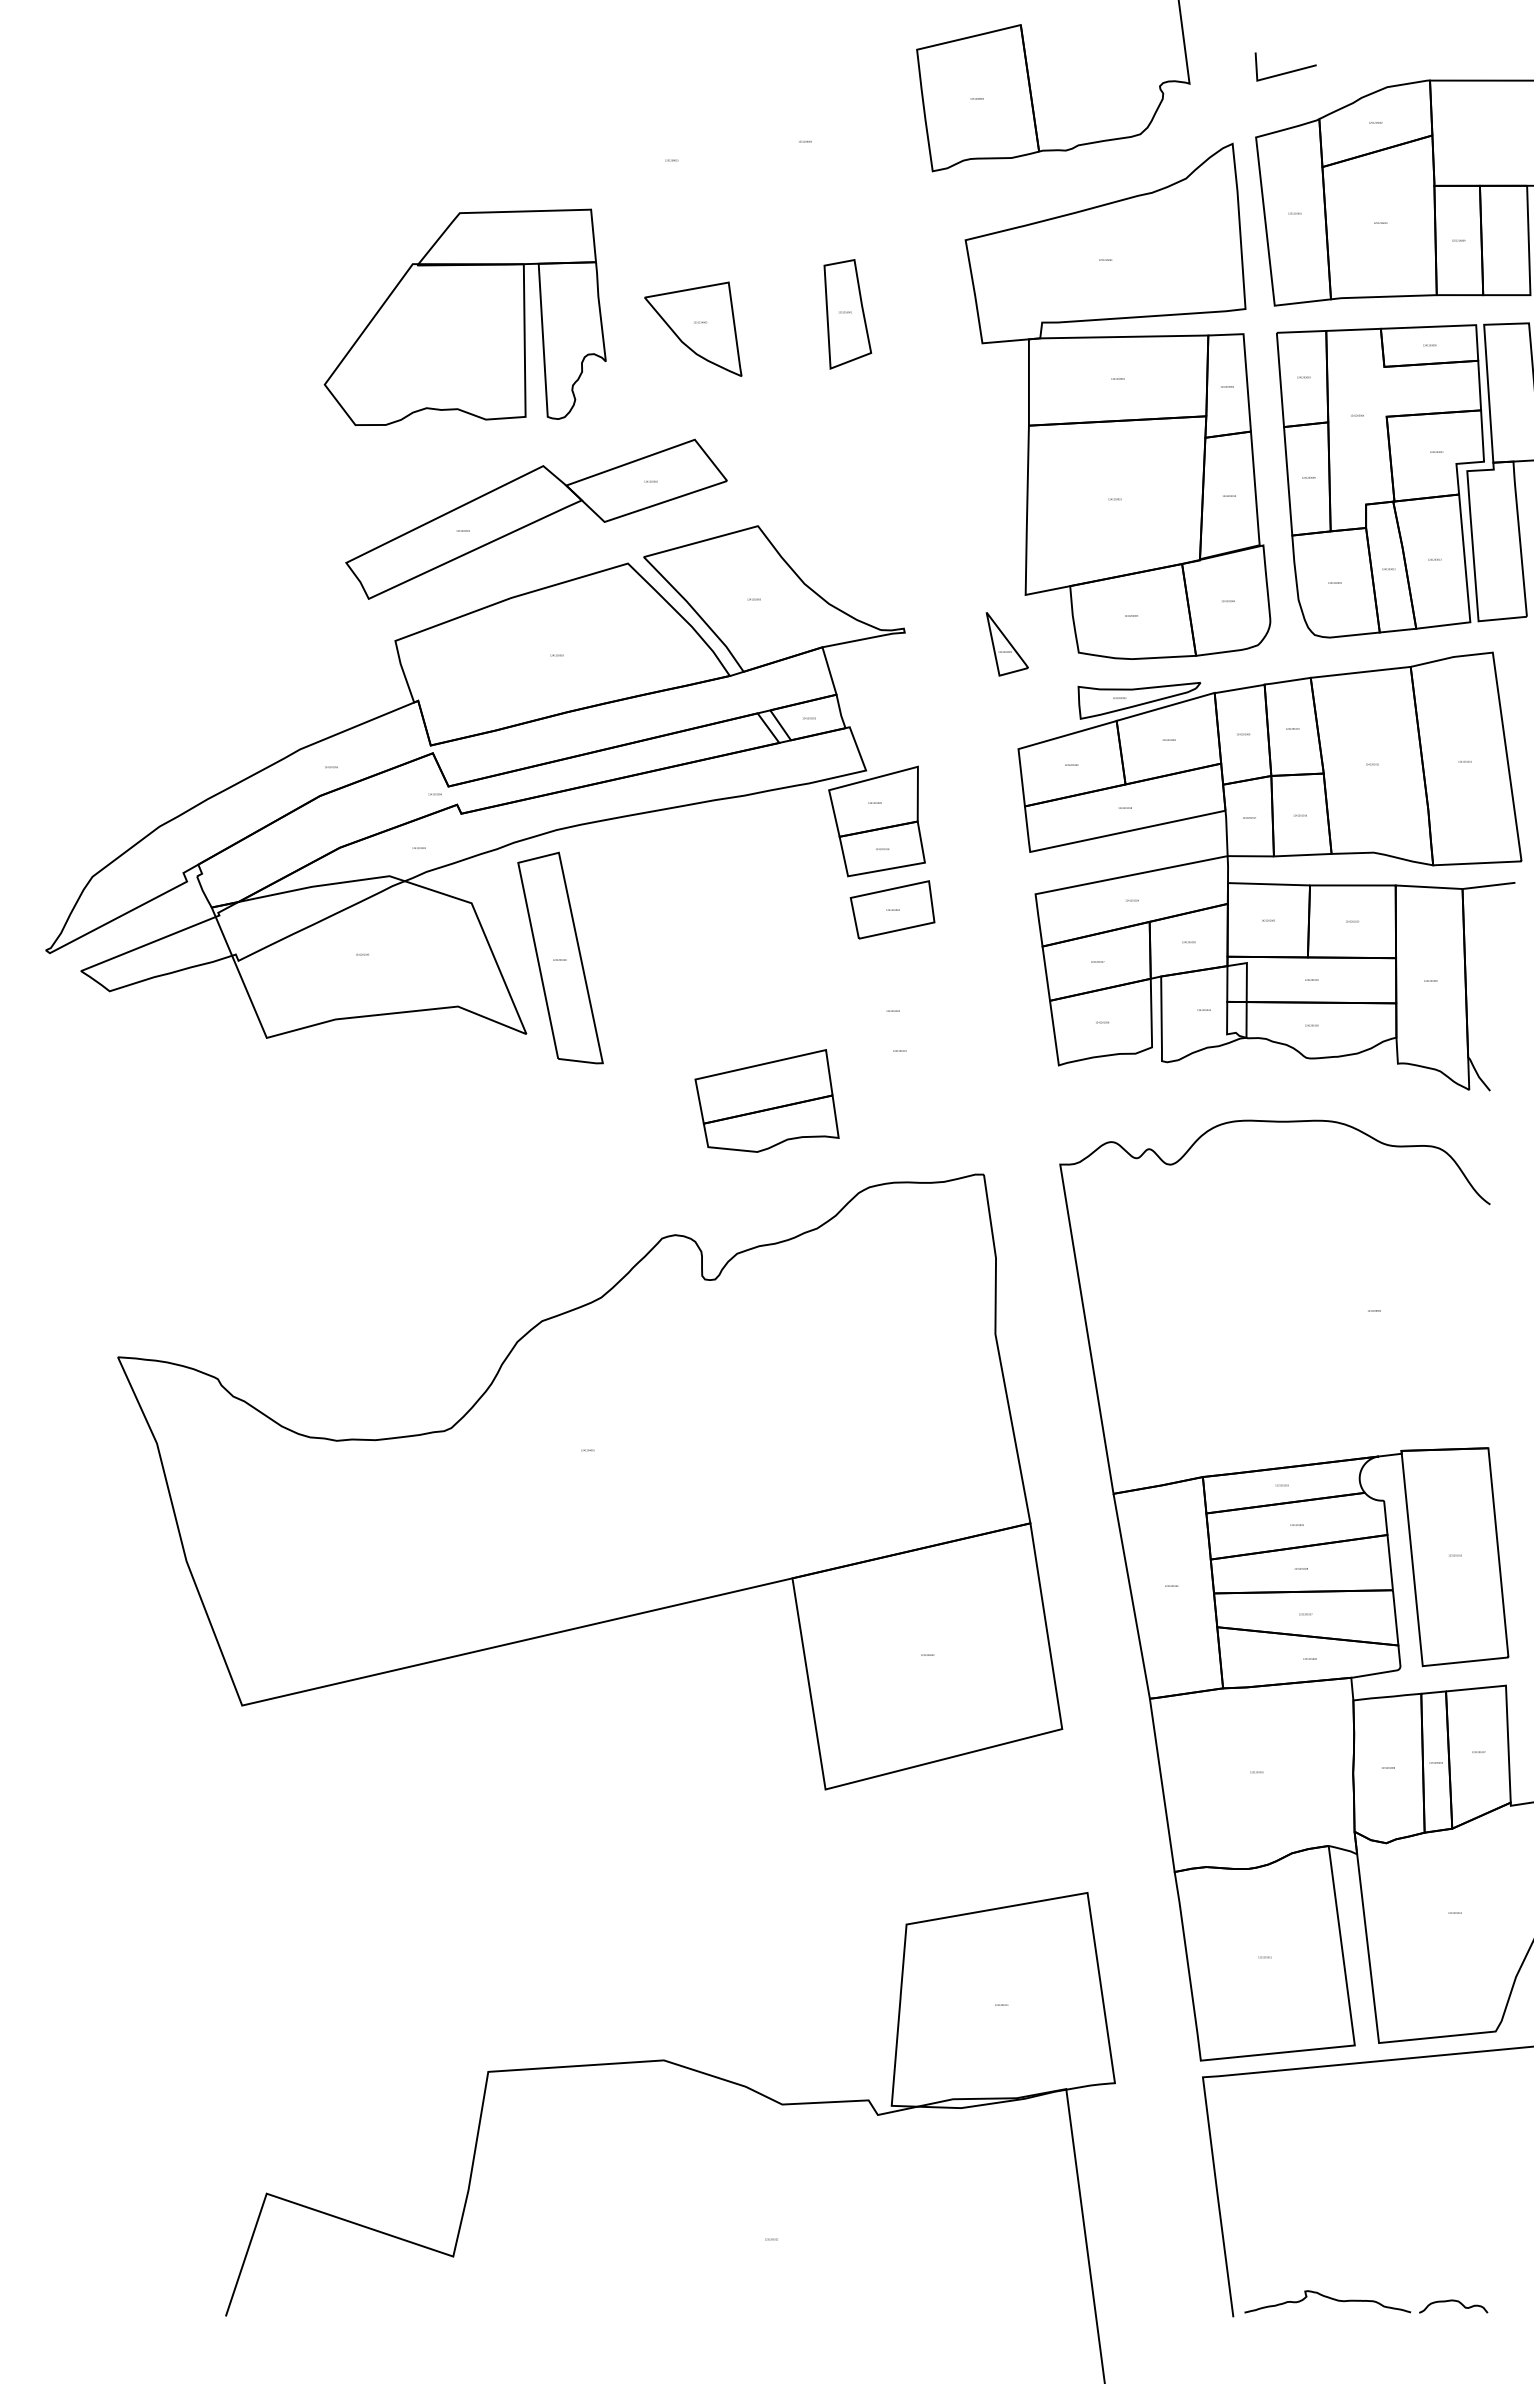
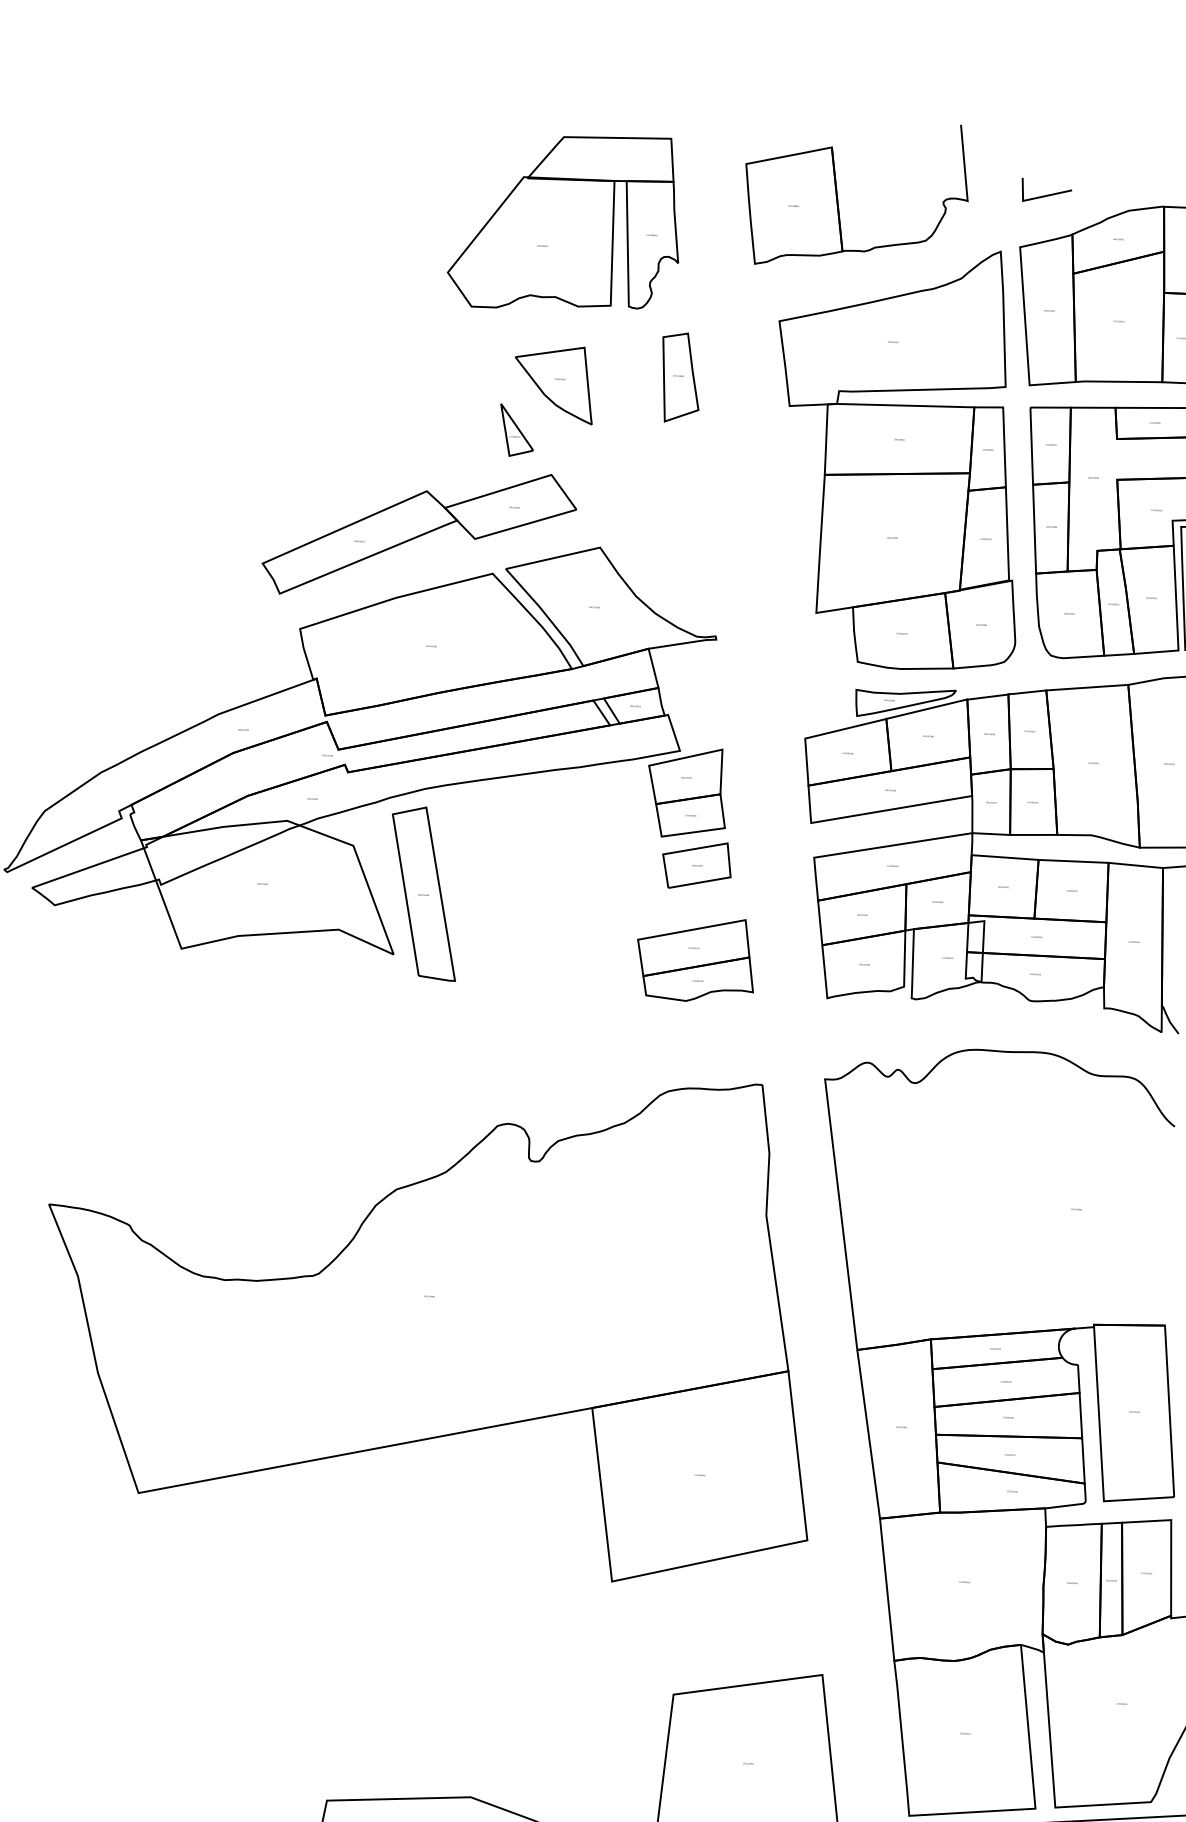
part: (464, 316) -> (564, 221), moved
part: (1006, 644) -> (516, 430), moved
part: (766, 1100) -> (695, 959), moved

